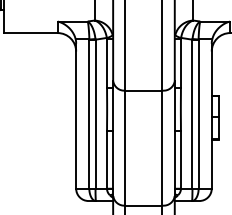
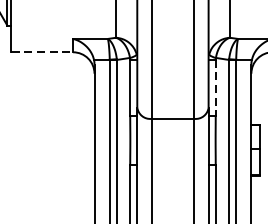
line: (31, 33) -> (42, 52), solid -> dashed
line: (180, 64) -> (215, 88), solid -> dashed

